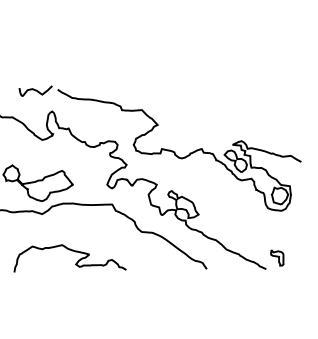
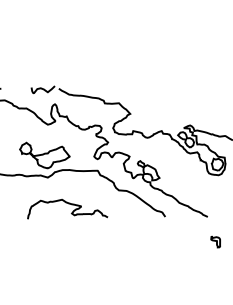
part: (276, 257) -> (215, 241), moved

